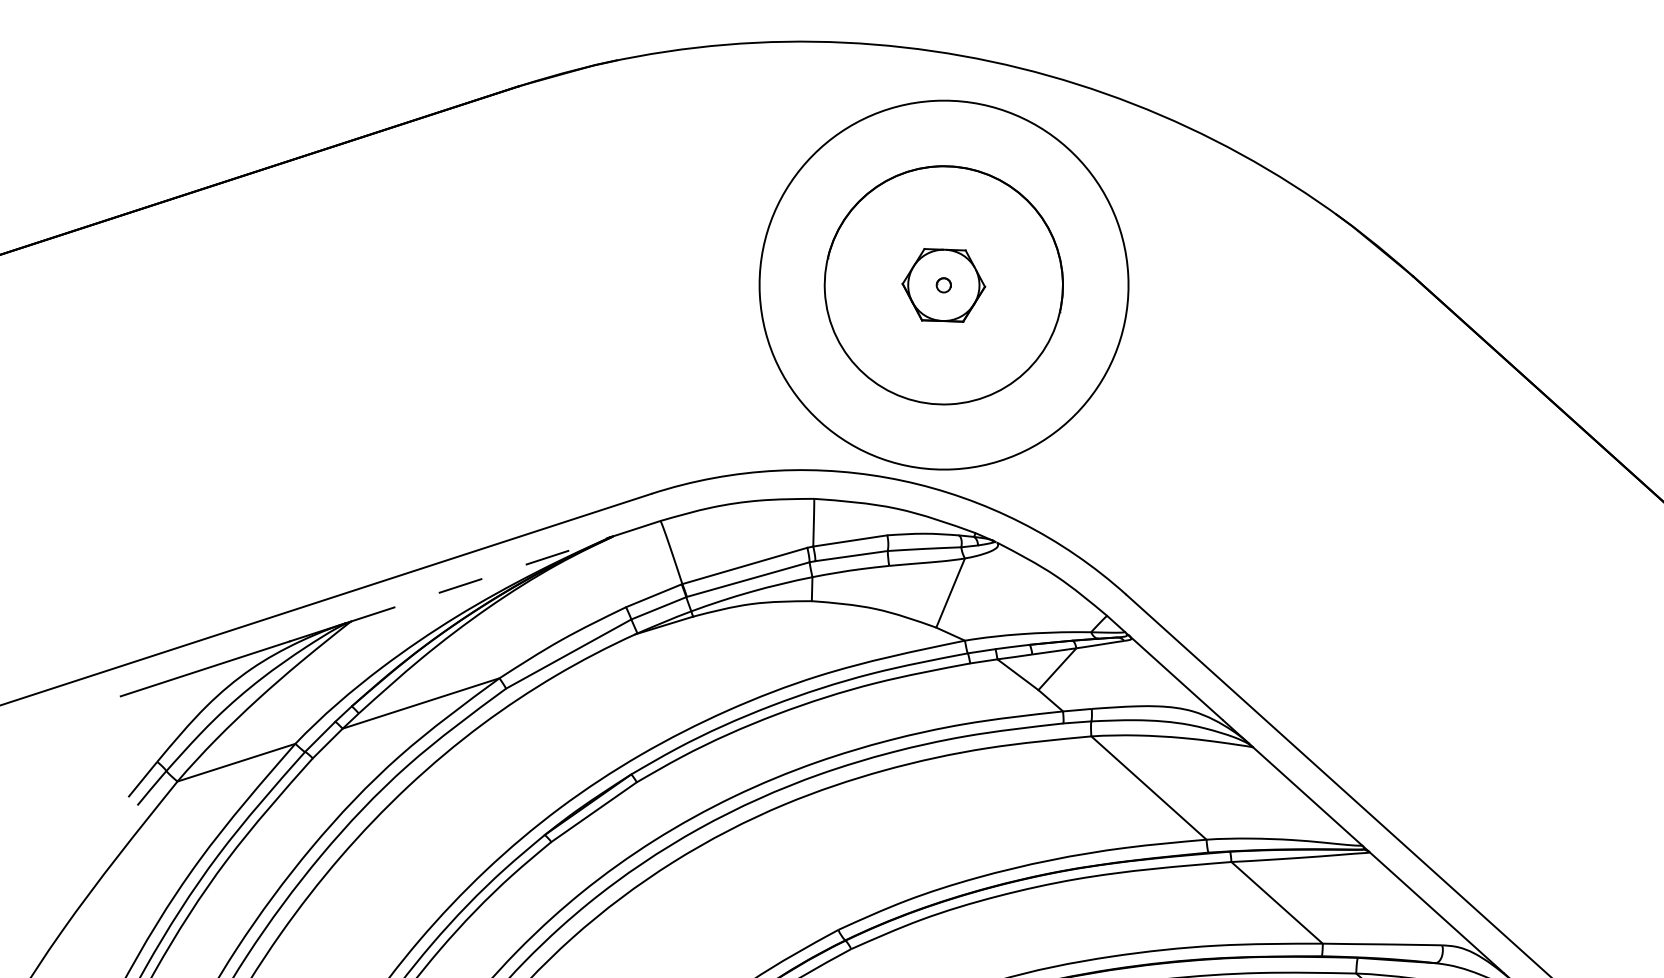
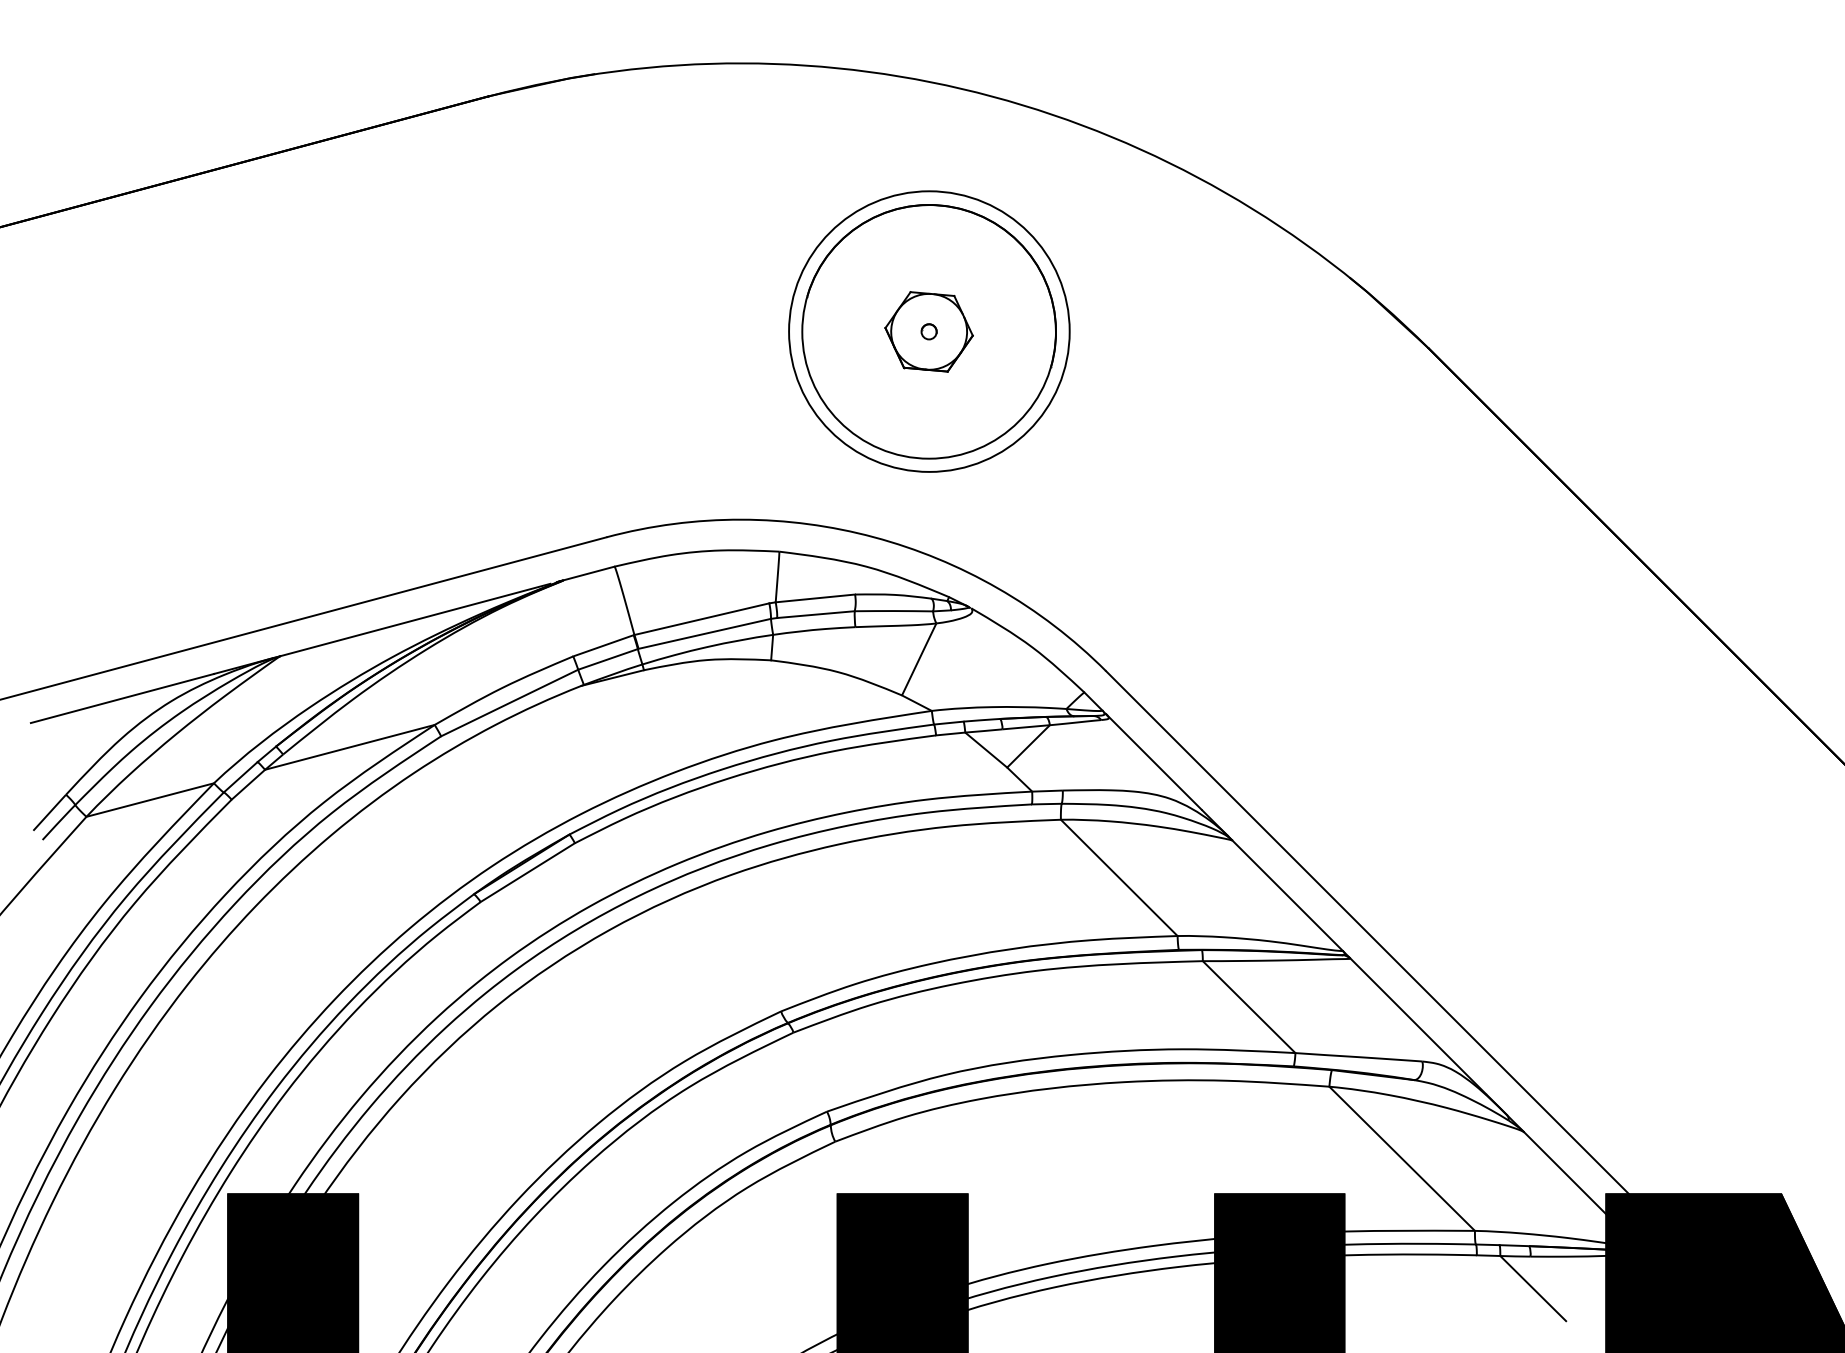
circle: (944, 285) -> (929, 331), size x0.71
line: (476, 580) -> (415, 619), dashed -> solid

